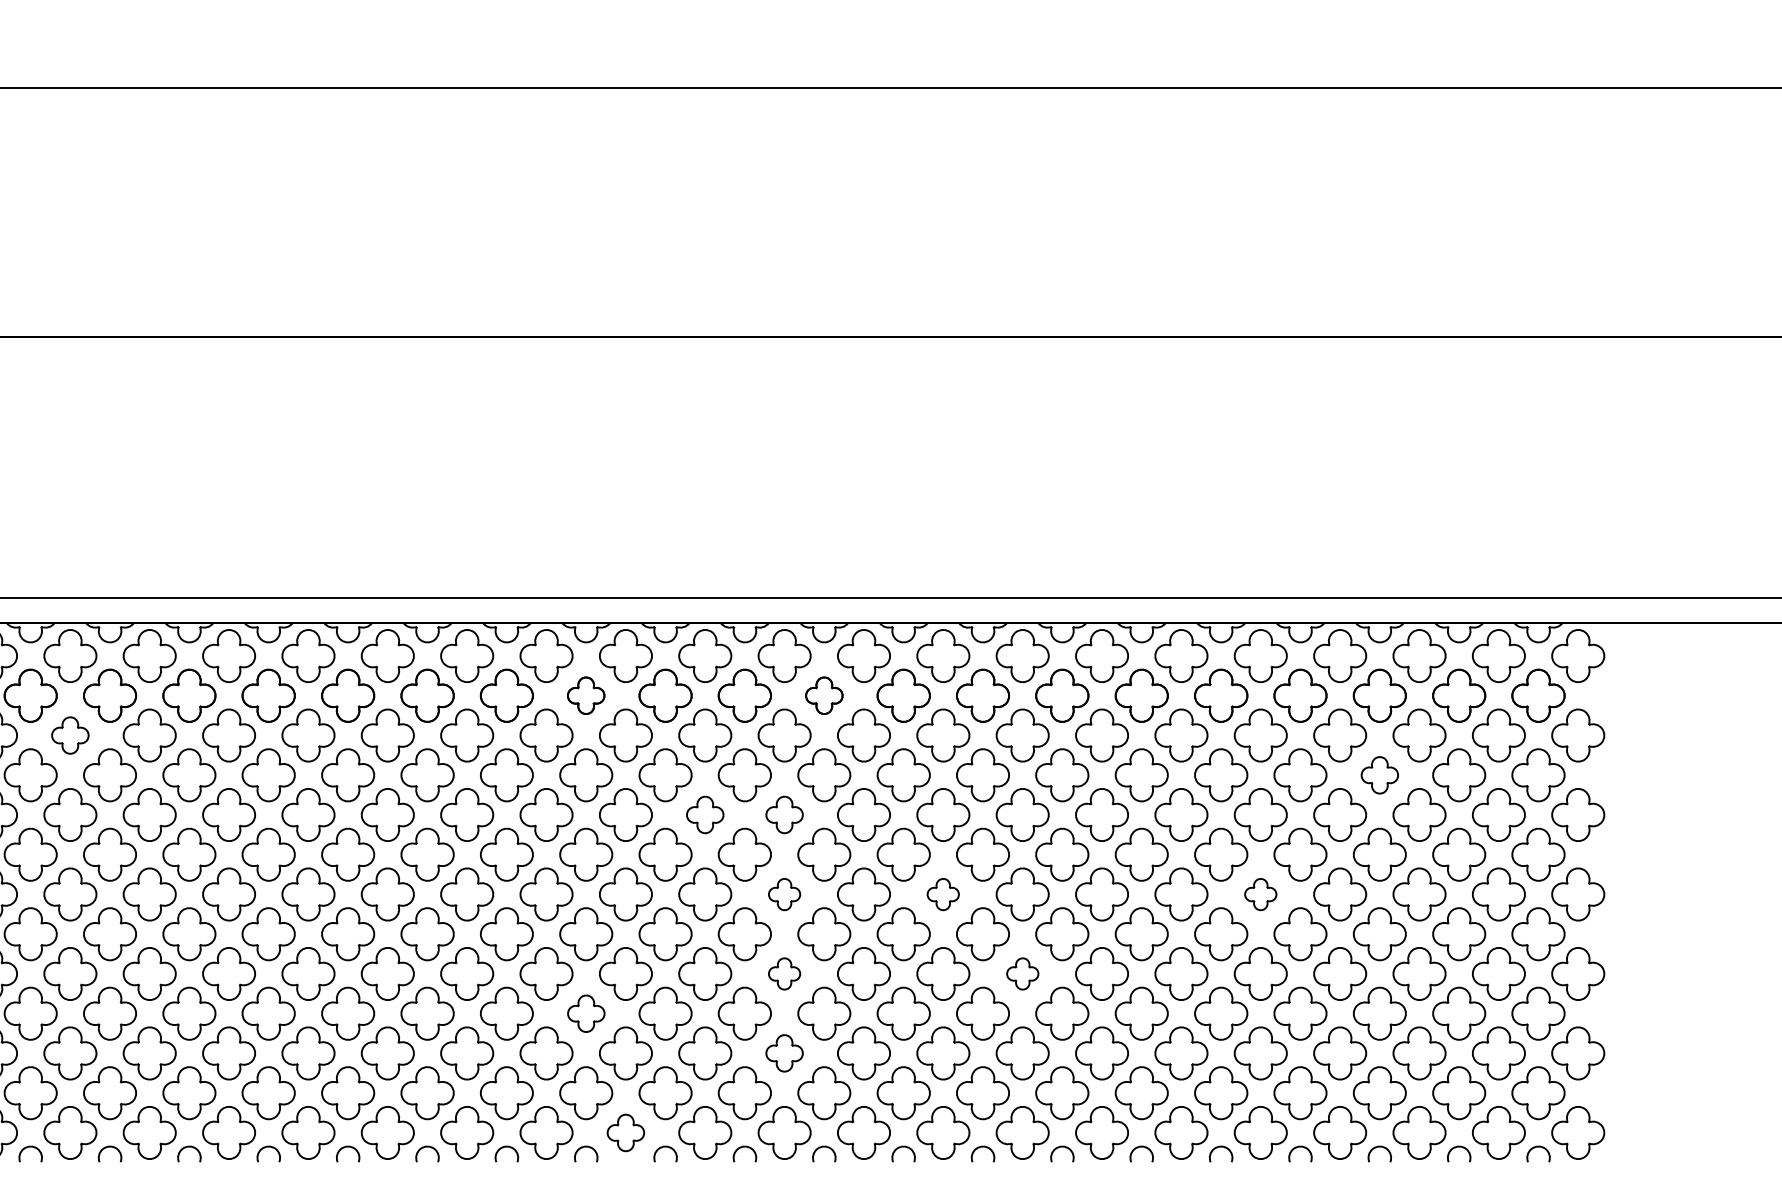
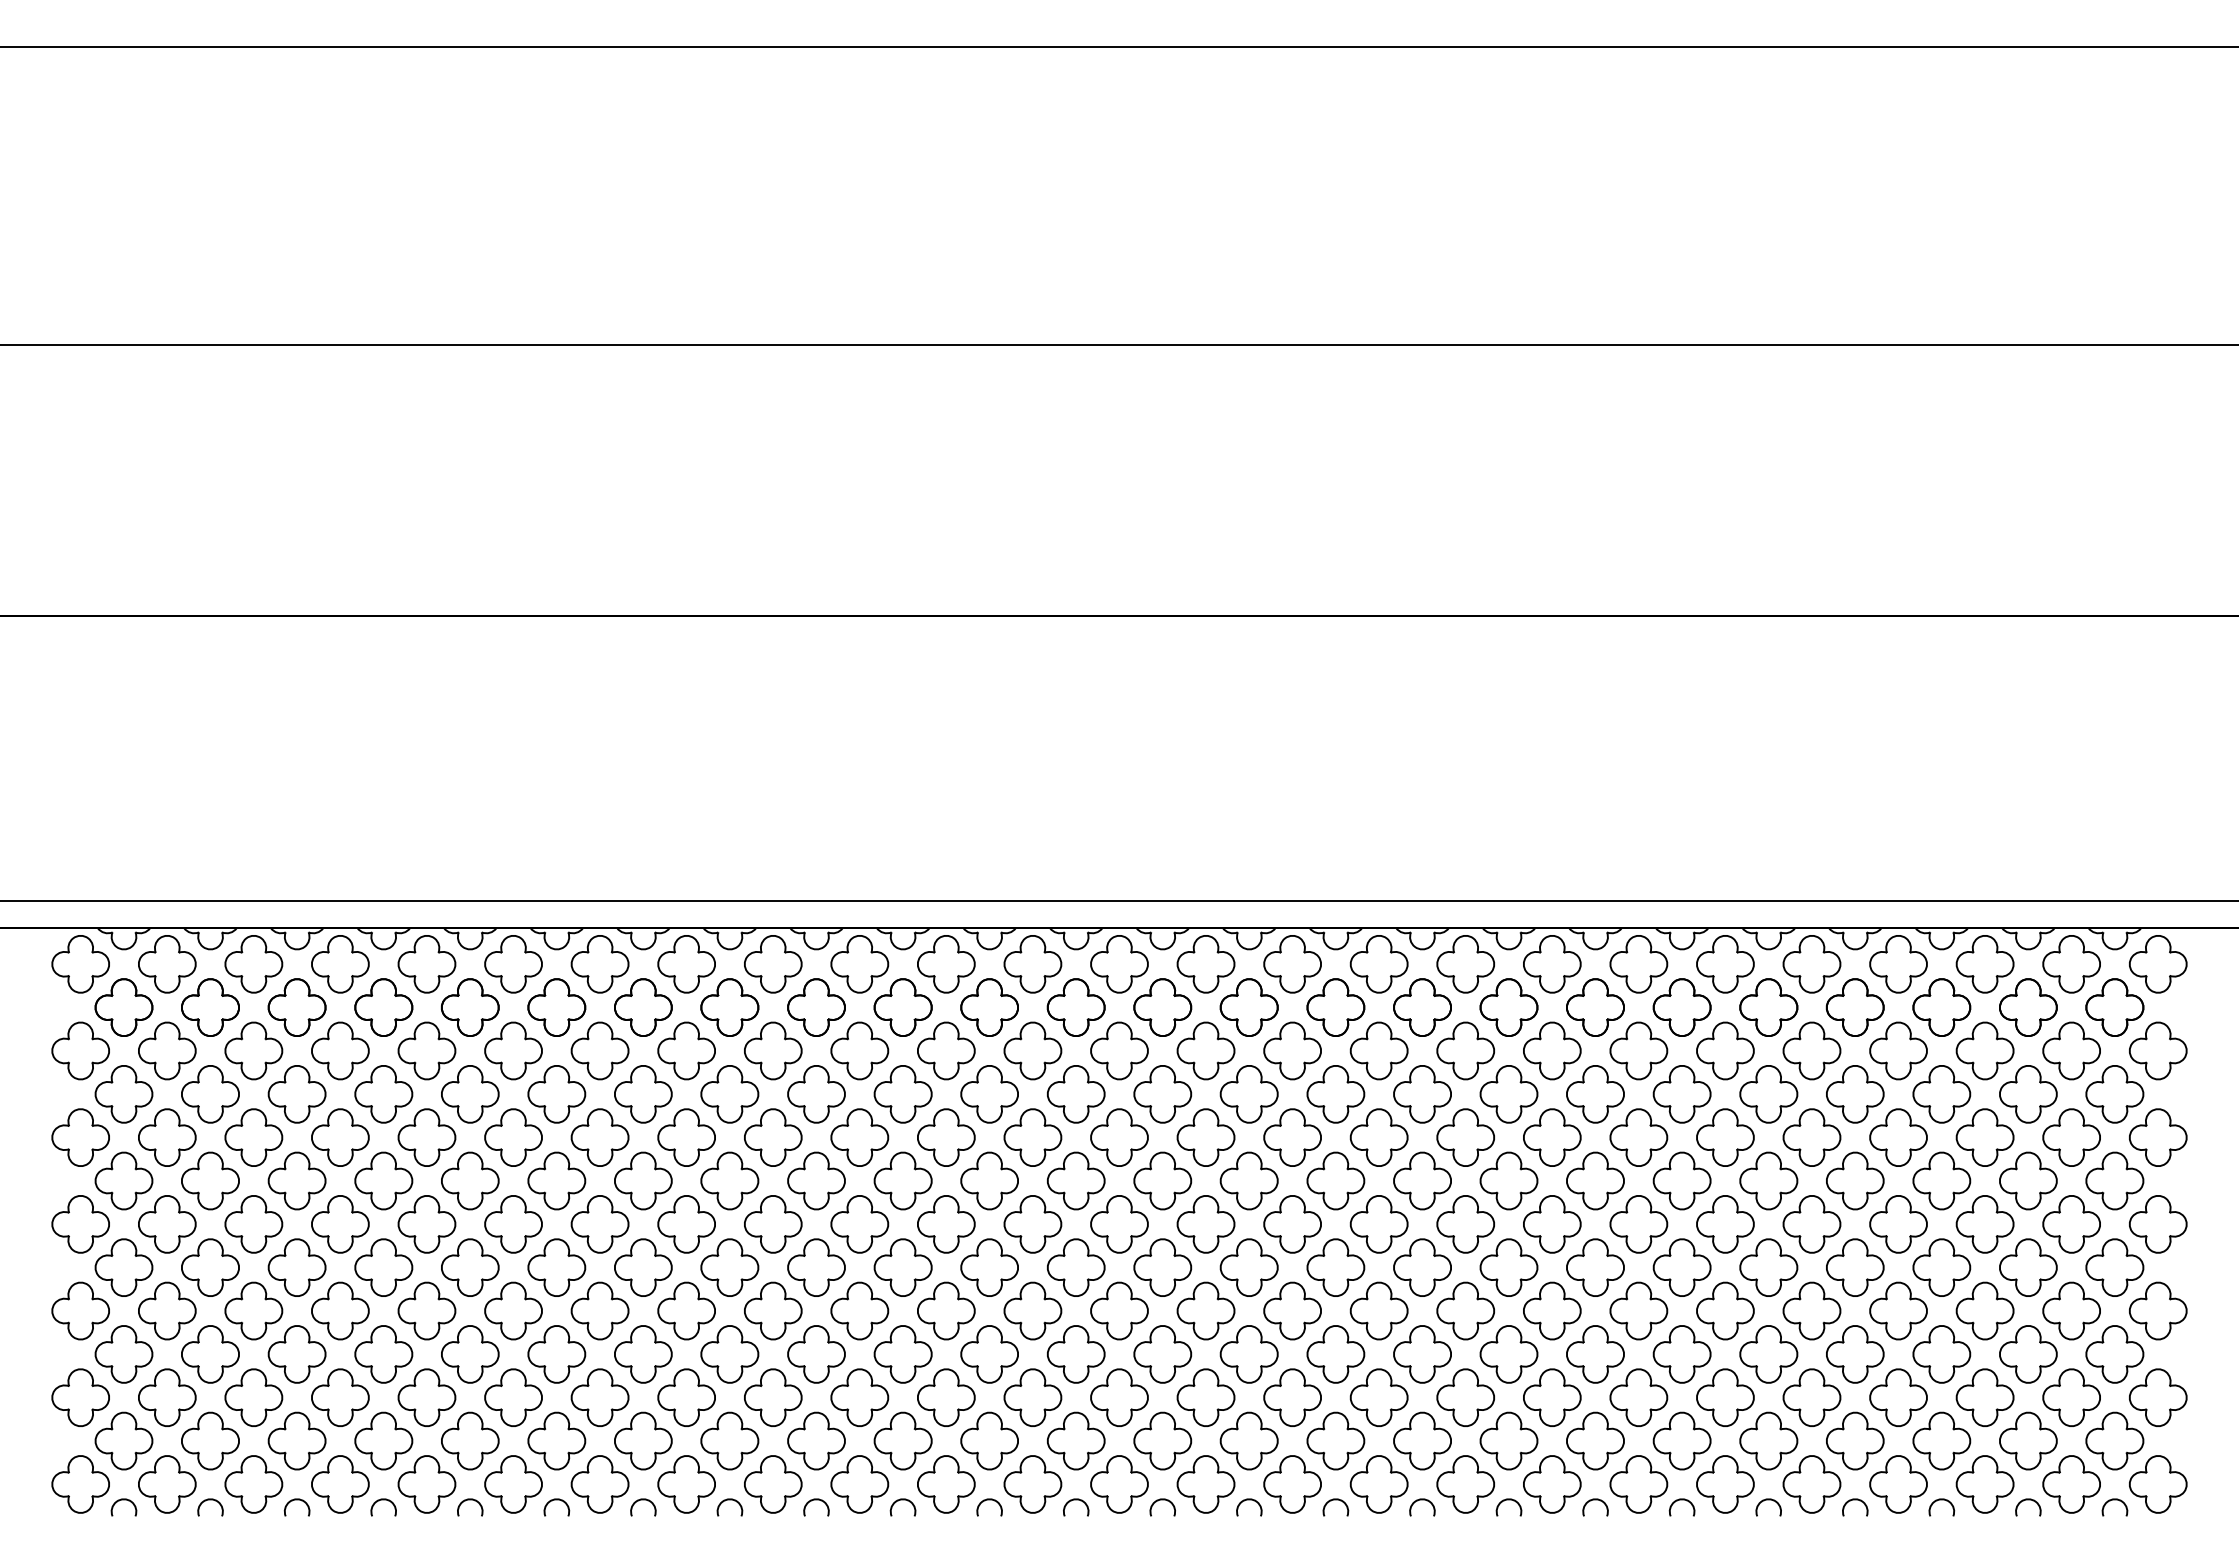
part: (585, 695) -> (1075, 1007), size x1.43
part: (823, 695) -> (1335, 1007), size x1.43
part: (70, 735) -> (513, 1050), size x1.43
part: (1379, 775) -> (1941, 1094), size x1.43
part: (704, 814) -> (1205, 1137), size x1.43
part: (784, 814) -> (1292, 1137), size x1.43
part: (784, 894) -> (1292, 1224), size x1.67
part: (943, 894) -> (1465, 1224), size x1.67
part: (1260, 894) -> (1811, 1224), size x1.67
part: (784, 973) -> (1292, 1310), size x1.67
part: (1022, 973) -> (1552, 1310), size x1.67
part: (586, 1013) -> (1076, 1354), size x1.43
part: (784, 1053) -> (1292, 1397), size x1.43
part: (625, 1133) -> (1119, 1484), size x1.43

